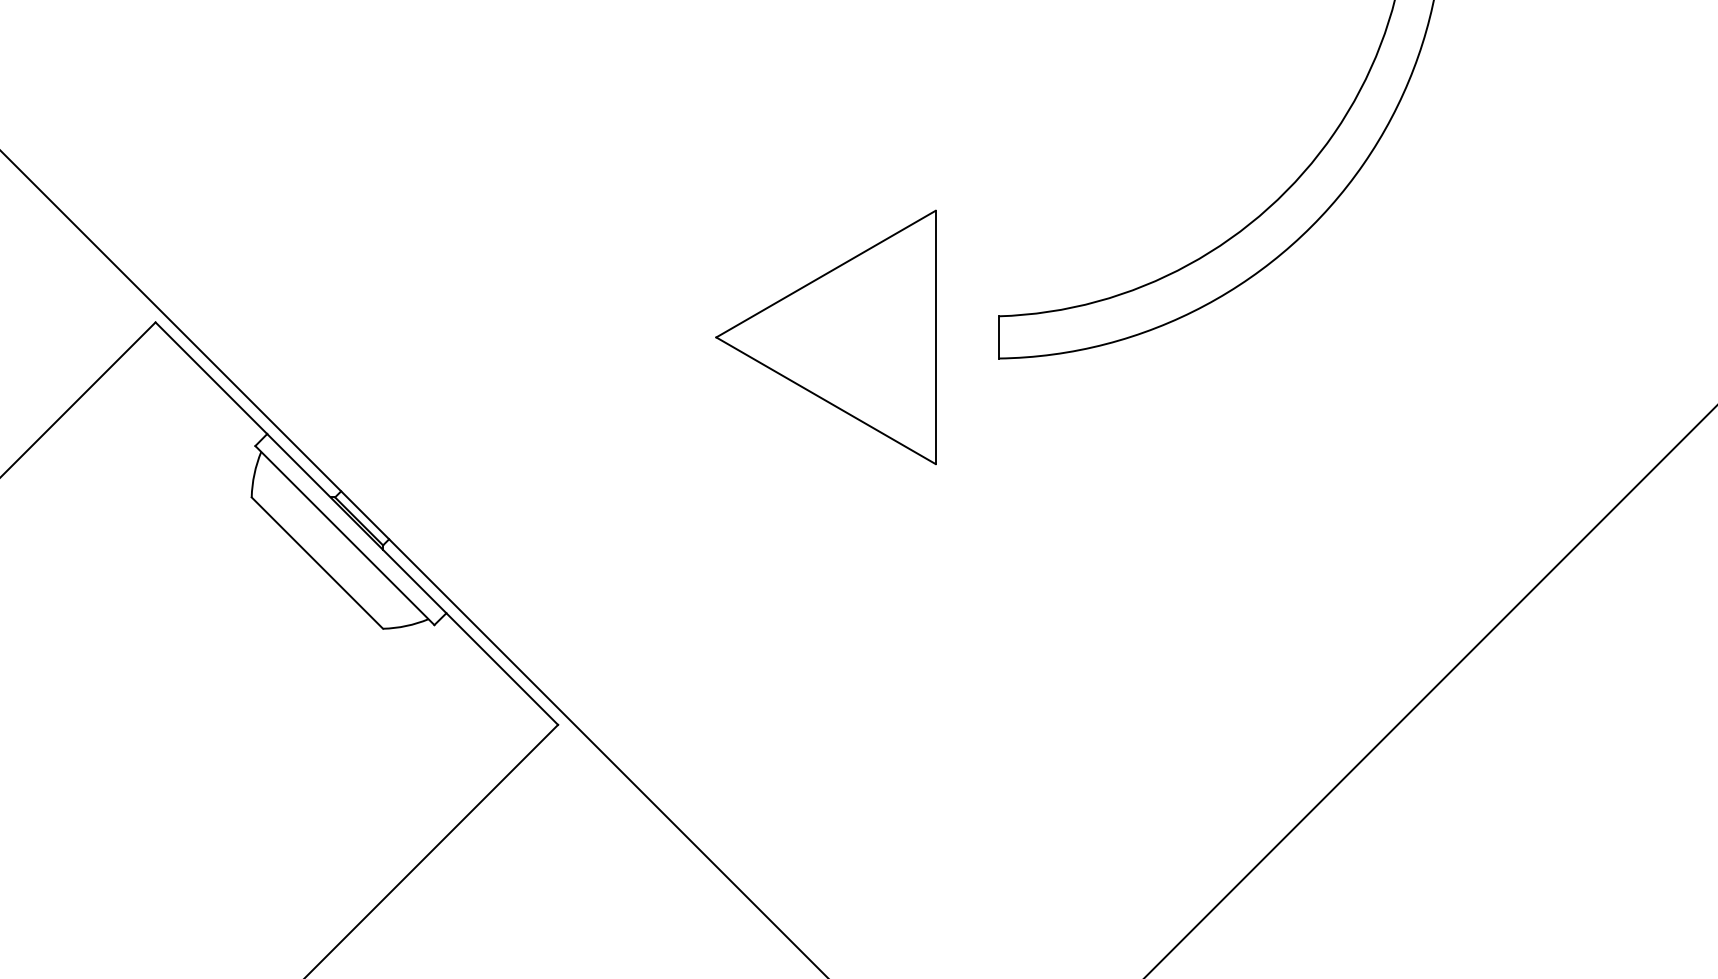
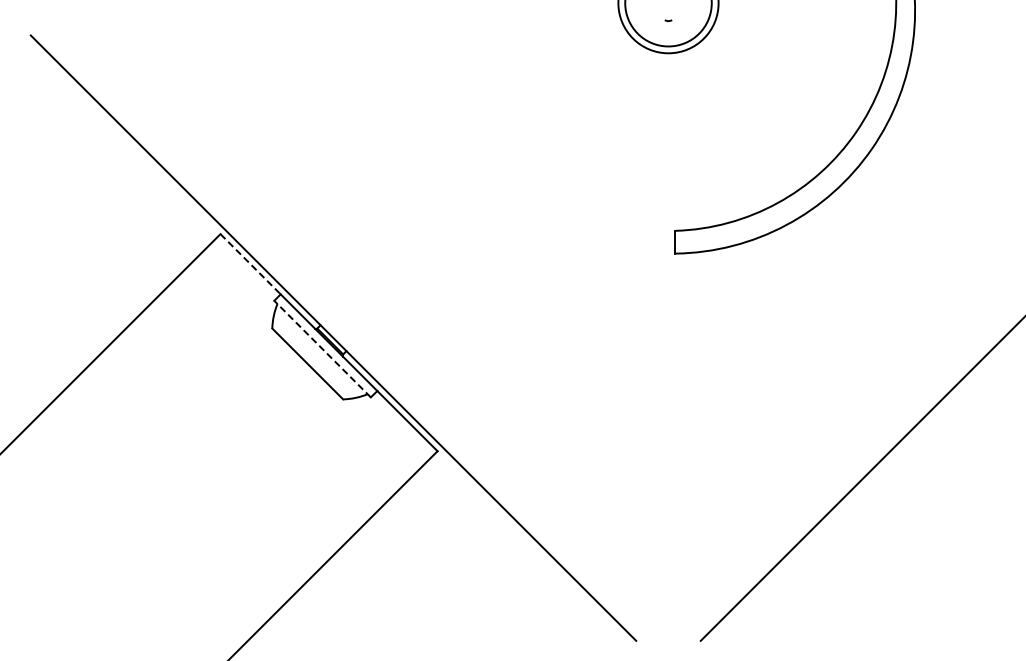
part: (824, 336) -> (581, 241), removed
line: (211, 378) -> (250, 264), solid -> dashed
line: (344, 534) -> (322, 348), solid -> dashed

